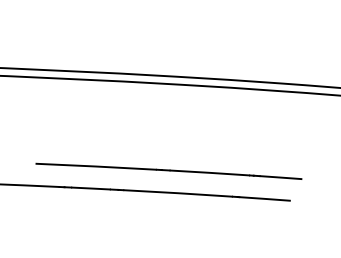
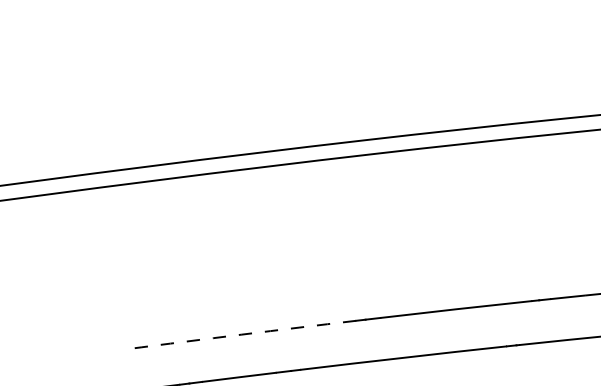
arc: (96, 166) -> (242, 334), solid -> dashed

